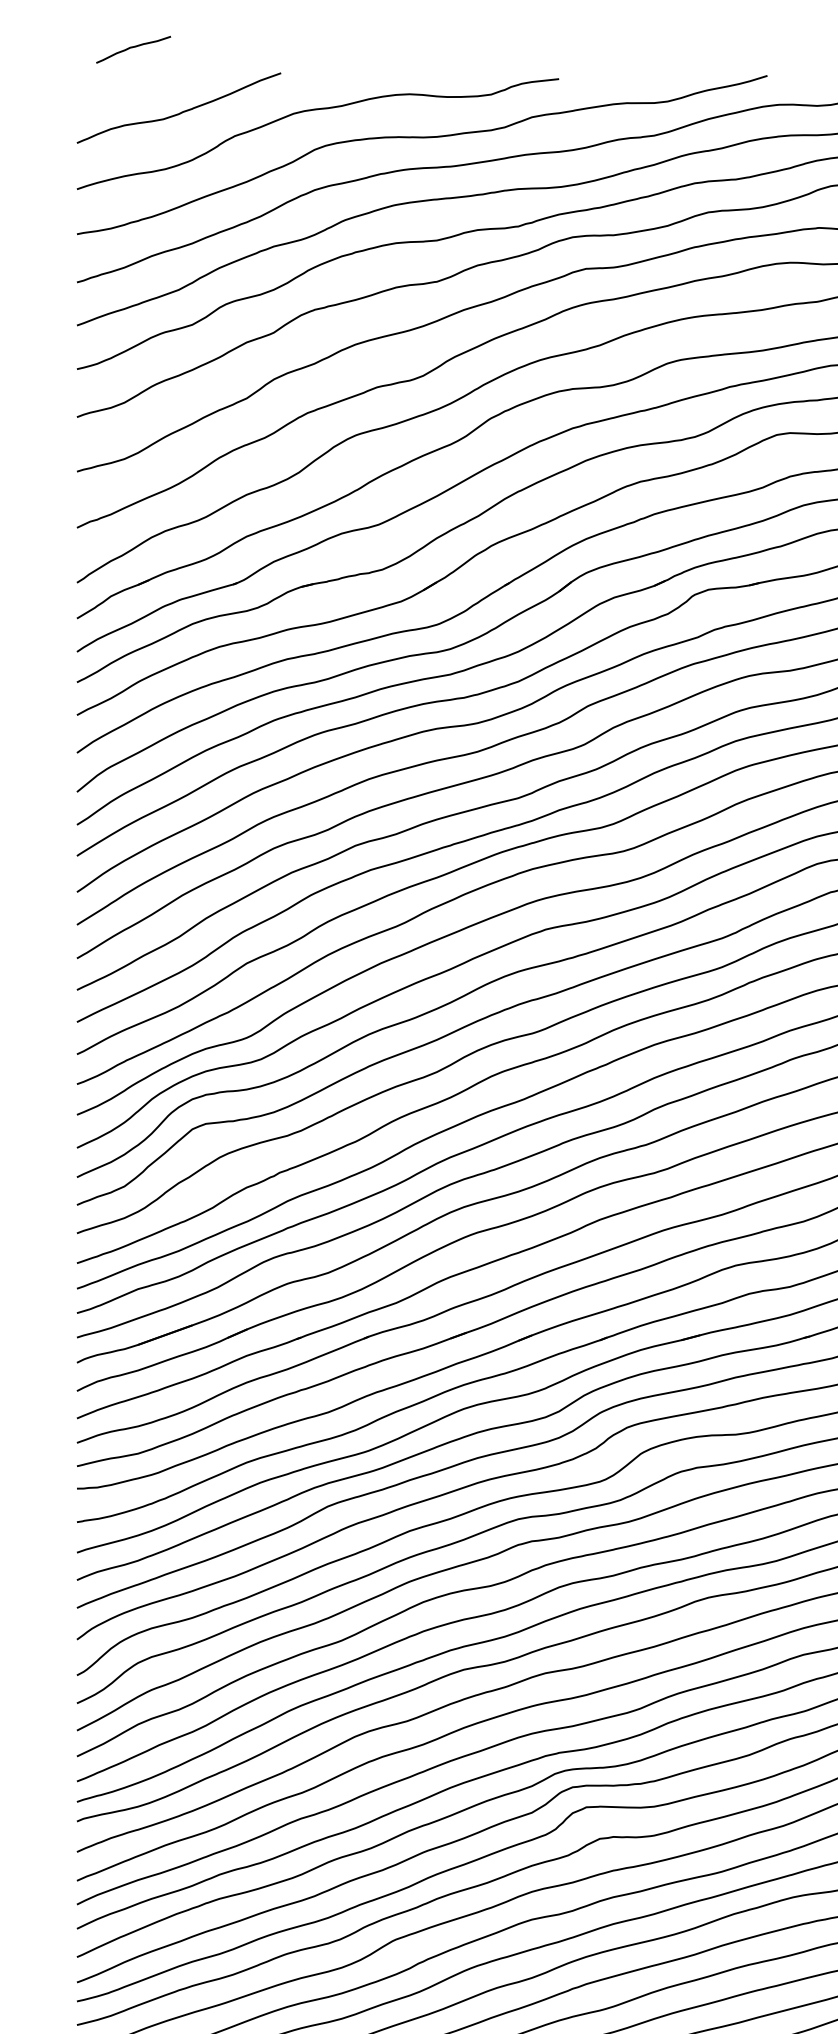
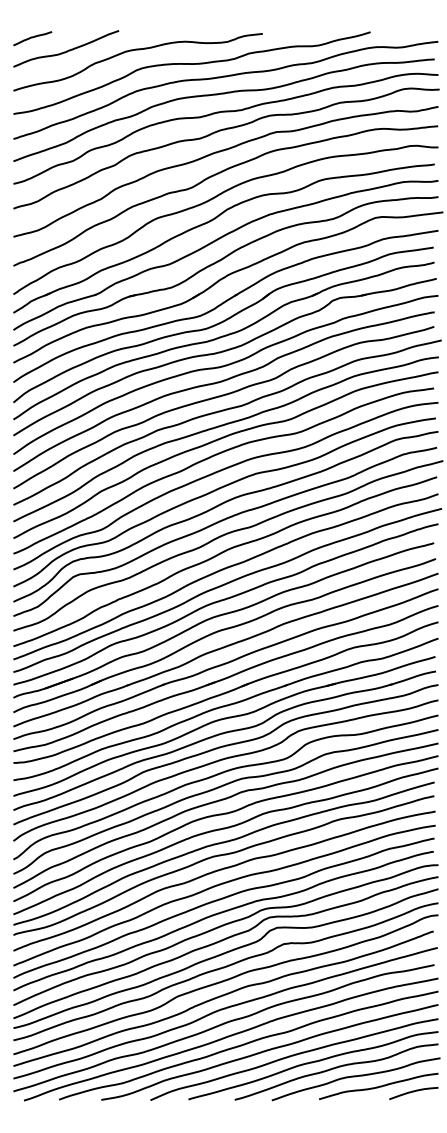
curve: (133, 49) -> (32, 38), moved

